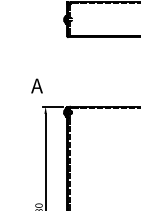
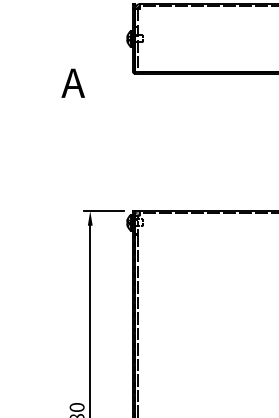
text: (36, 85) -> (72, 82), moved

